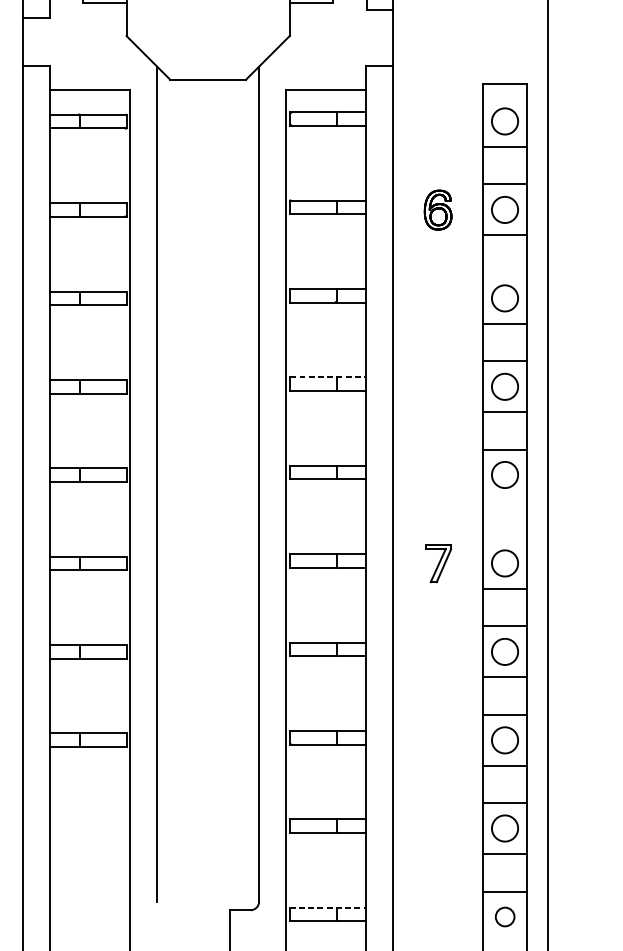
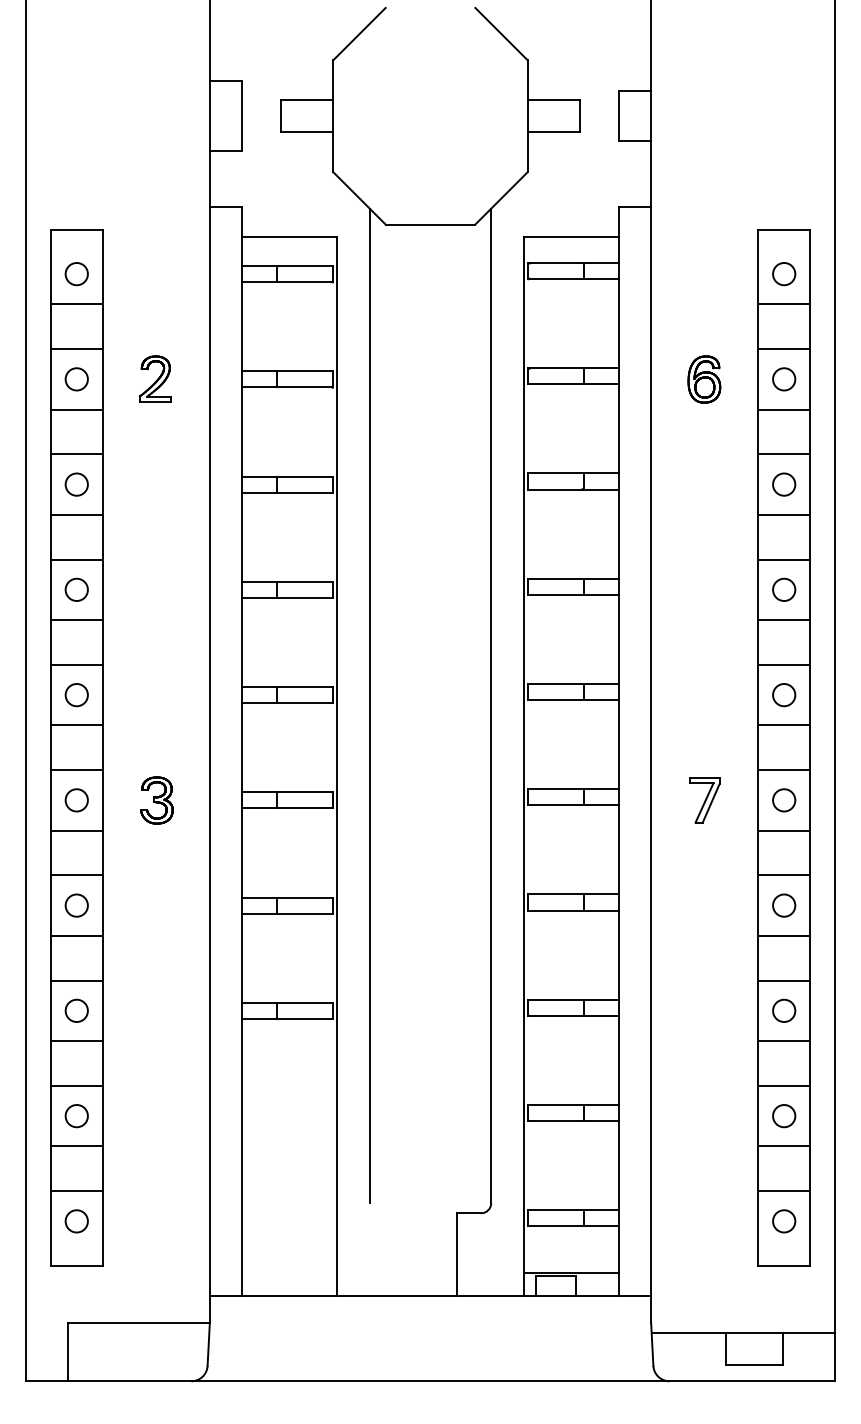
circle: (505, 121) -> (784, 274), size x0.71
circle: (505, 210) -> (784, 379), size x0.71
line: (504, 273) -> (783, 454), added
circle: (505, 298) -> (784, 484), size x0.71
line: (329, 377) -> (574, 578), dashed -> solid
circle: (505, 386) -> (784, 589), size x0.71
circle: (505, 475) -> (784, 695), size x0.71
line: (504, 500) -> (783, 725), added
line: (504, 538) -> (783, 770), added
circle: (505, 563) -> (784, 800), size x0.71
circle: (505, 651) -> (784, 905), size x0.71
circle: (505, 739) -> (784, 1010), size x0.71
circle: (505, 828) -> (784, 1116), size x0.71
line: (328, 907) -> (573, 1210), dashed -> solid

